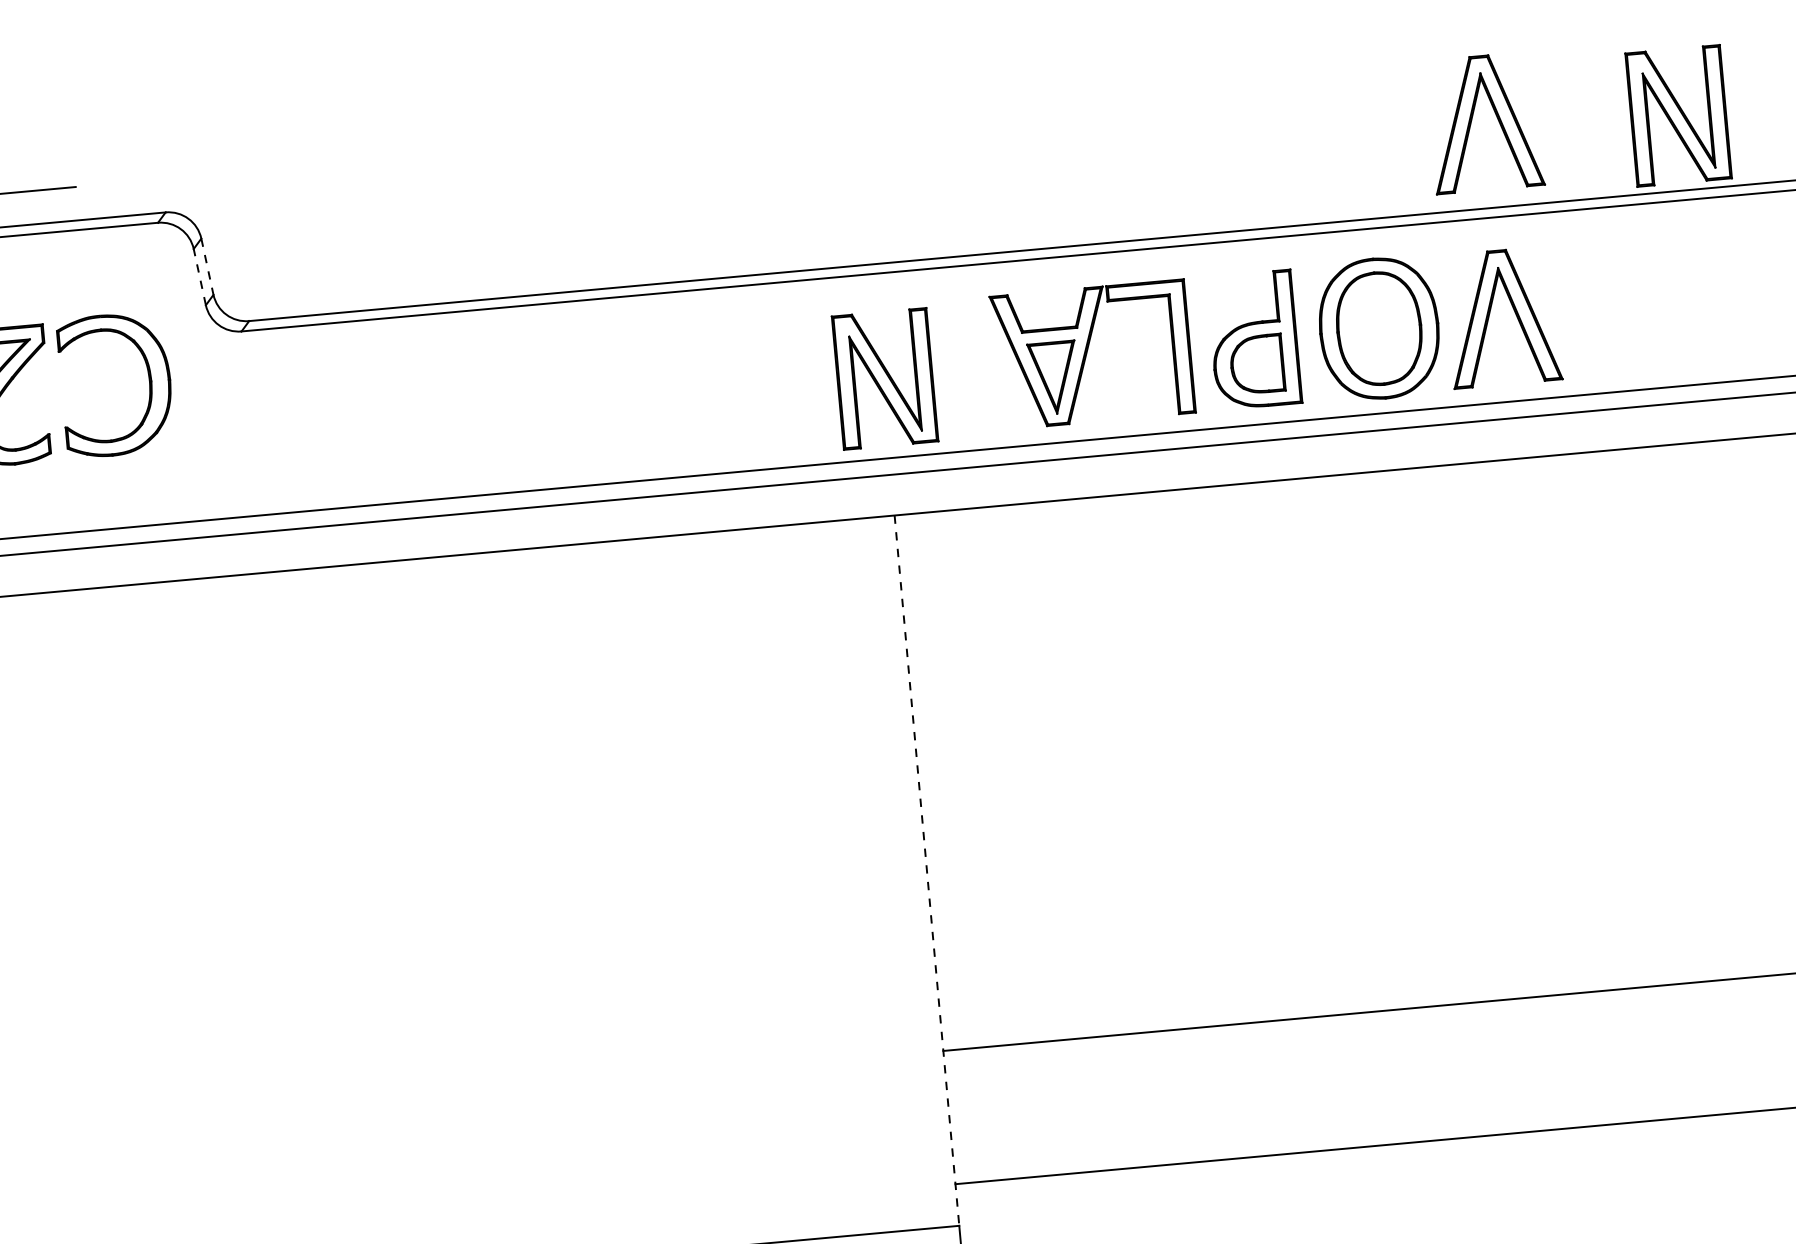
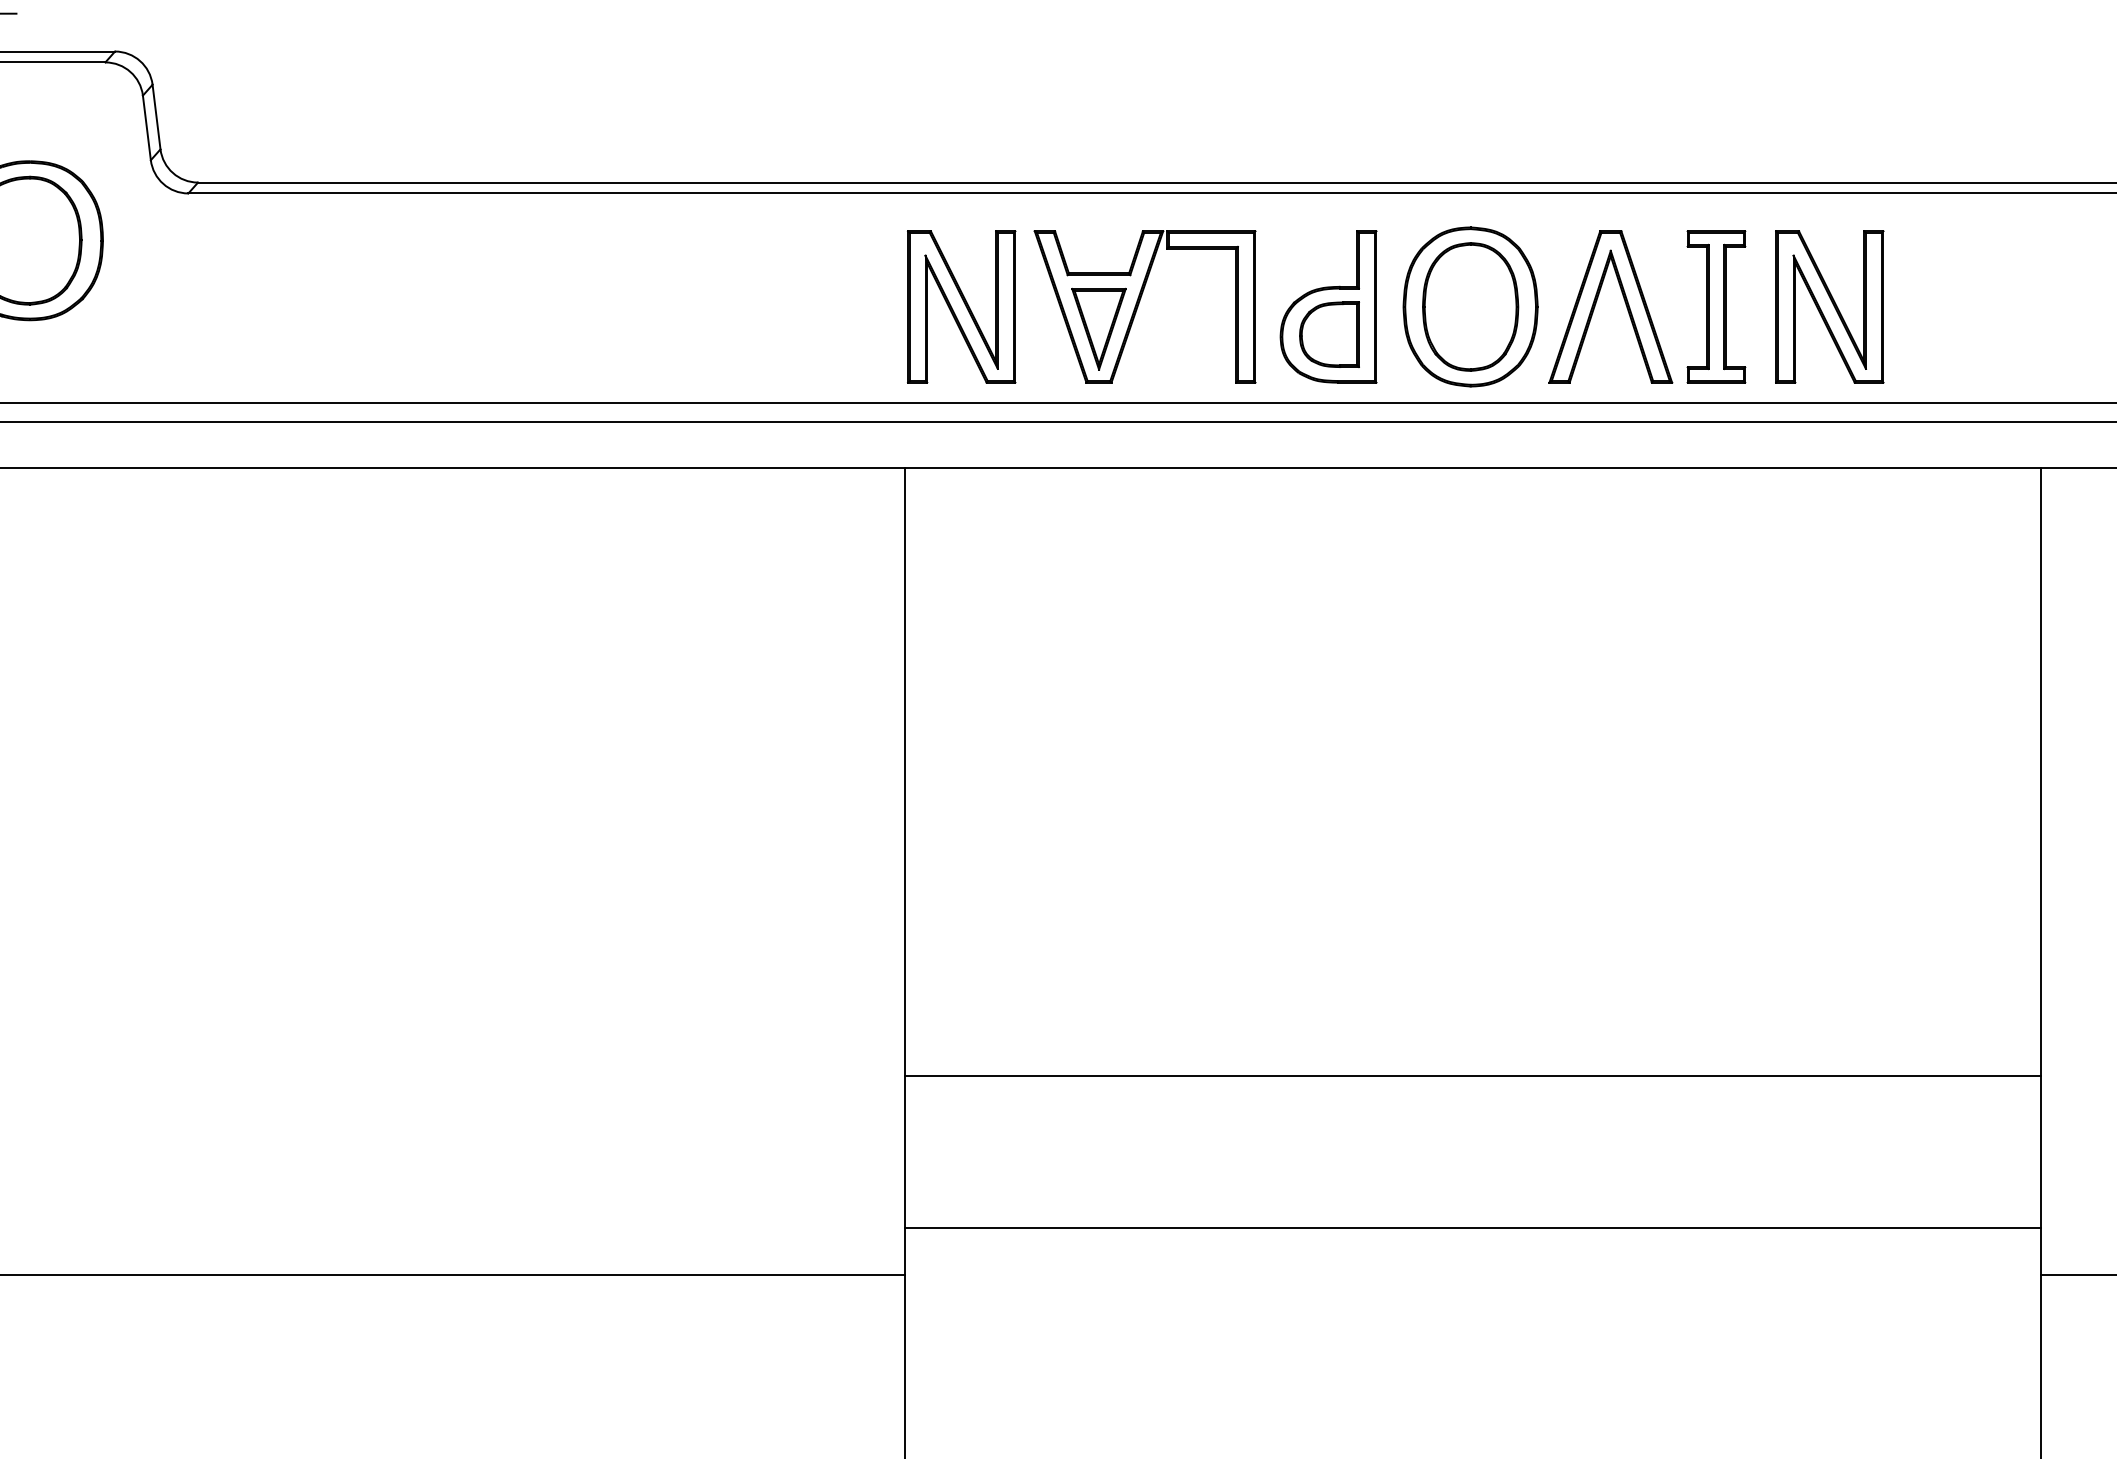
part: (1678, 115) -> (1829, 306), moved
part: (1472, 121) -> (1596, 83), removed
line: (207, 267) -> (156, 117), dashed -> solid
line: (199, 276) -> (146, 127), dashed -> solid
part: (1595, 308) -> (1716, 306), added
part: (884, 378) -> (961, 306), moved
line: (927, 870) -> (905, 871), dashed -> solid

